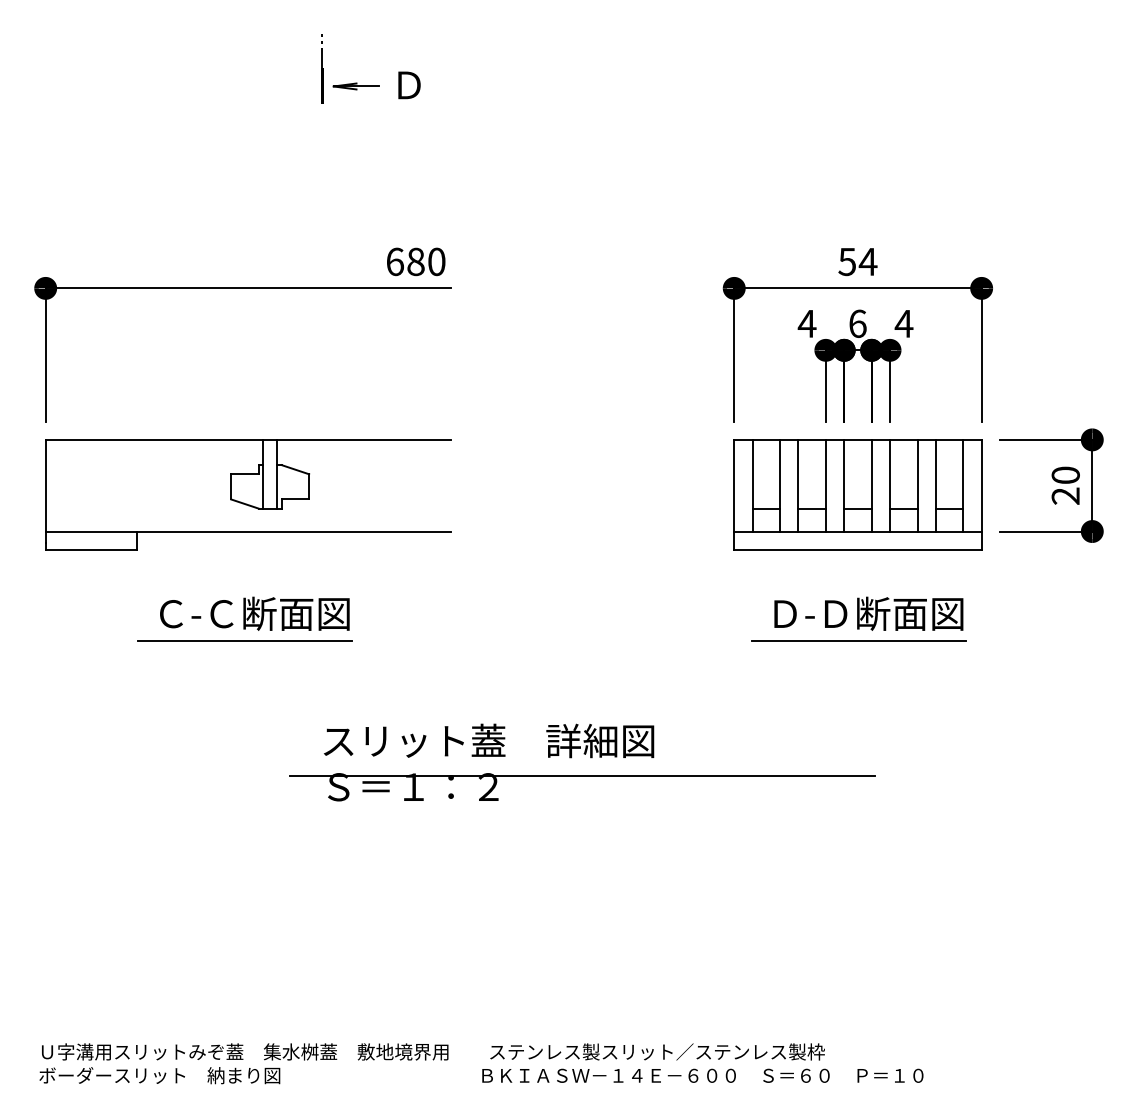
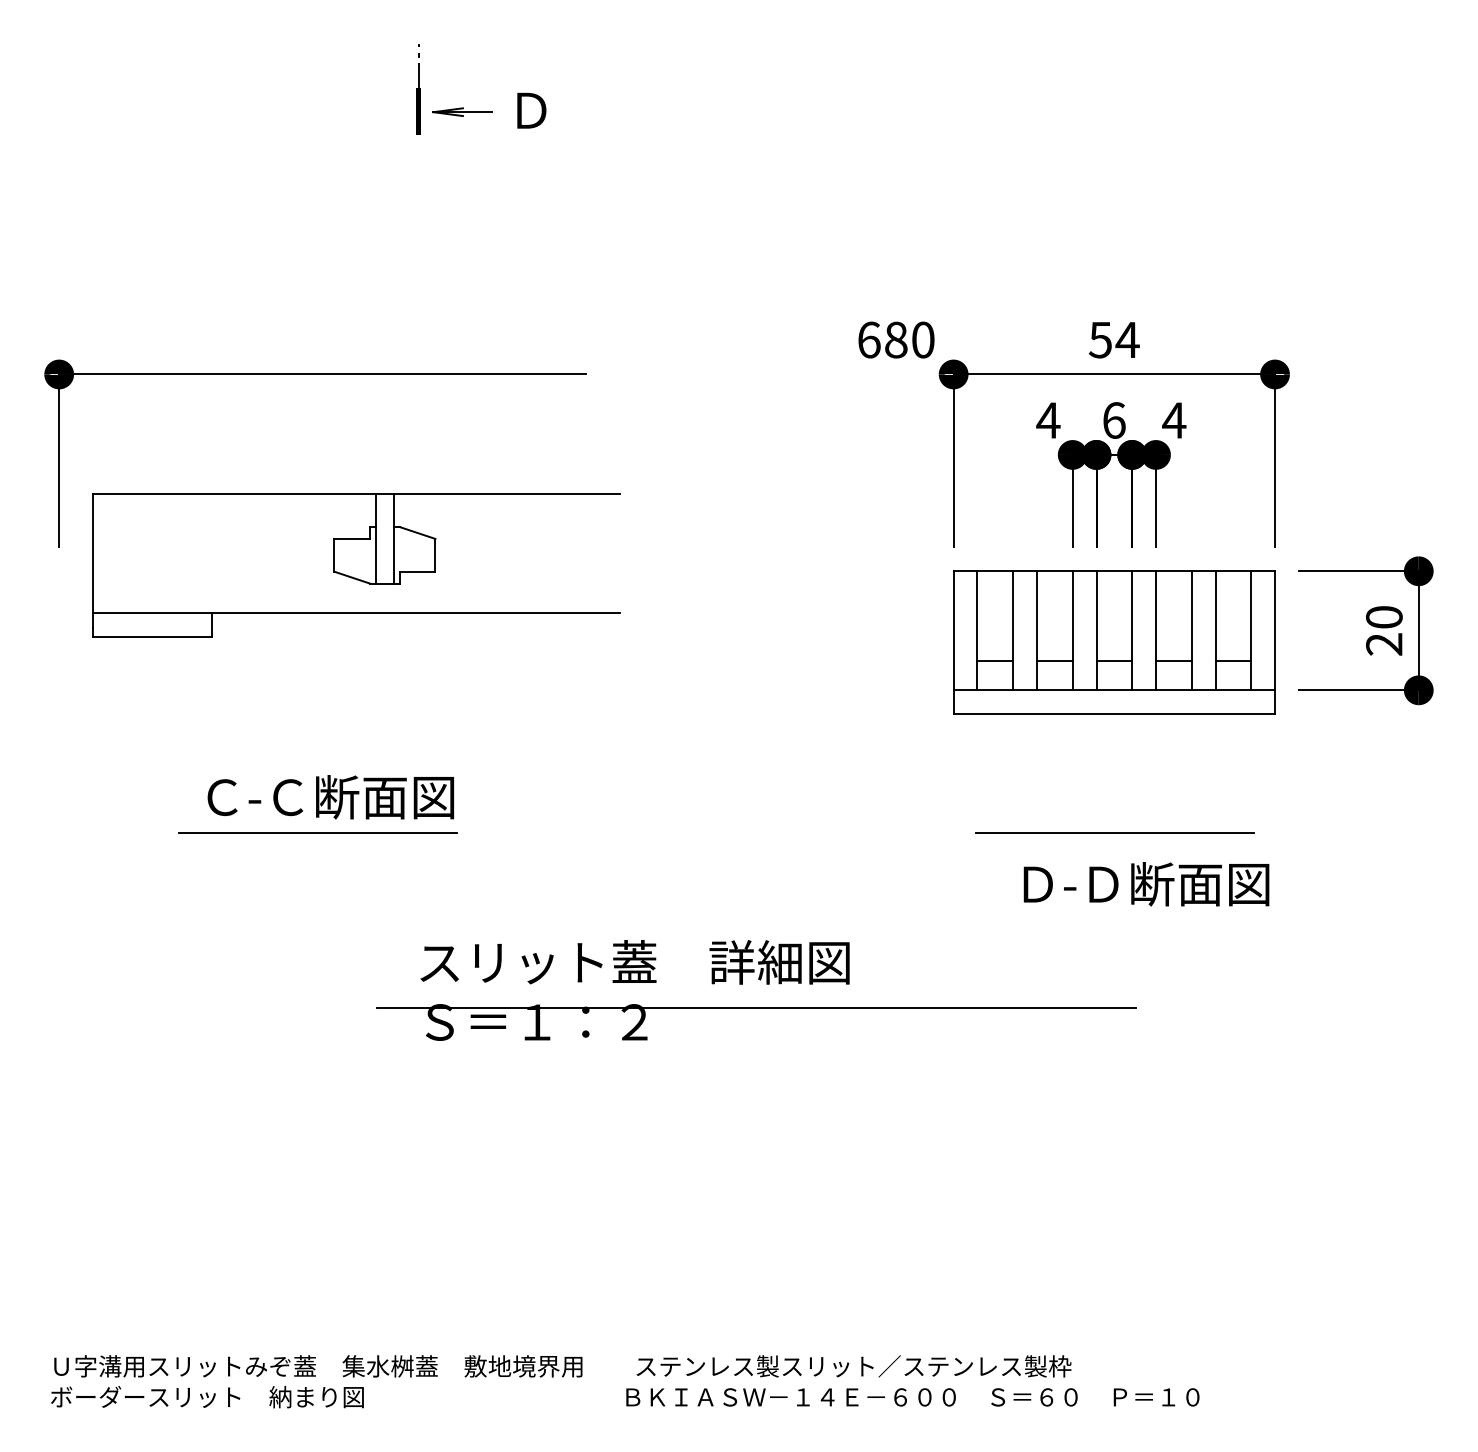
text: (416, 261) -> (896, 339), moved
part: (248, 494) -> (356, 565), moved
text: (868, 614) -> (1146, 884), moved

